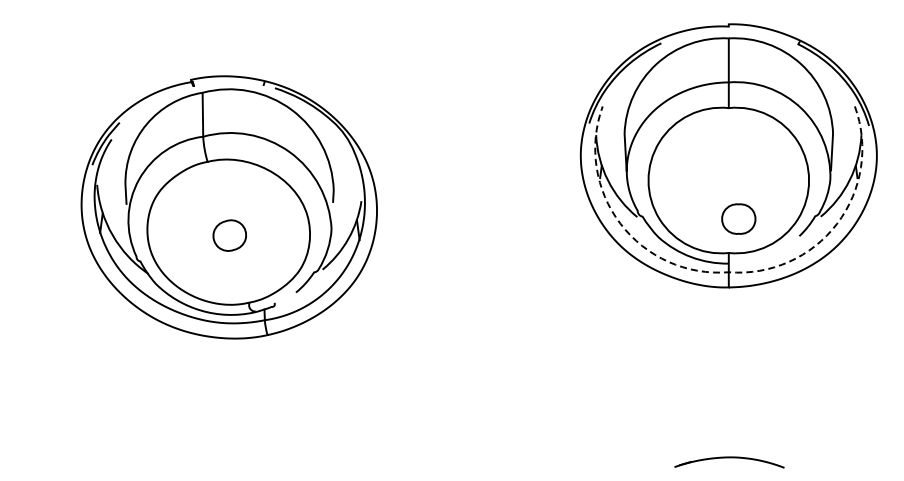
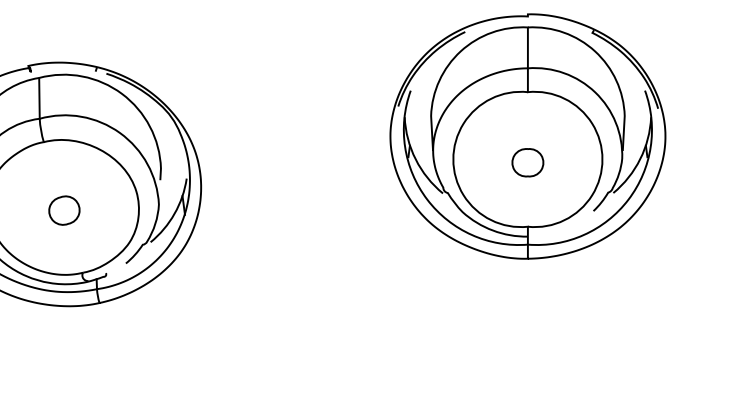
part: (738, 218) -> (527, 162), moved
line: (728, 272) -> (527, 244), dashed -> solid

